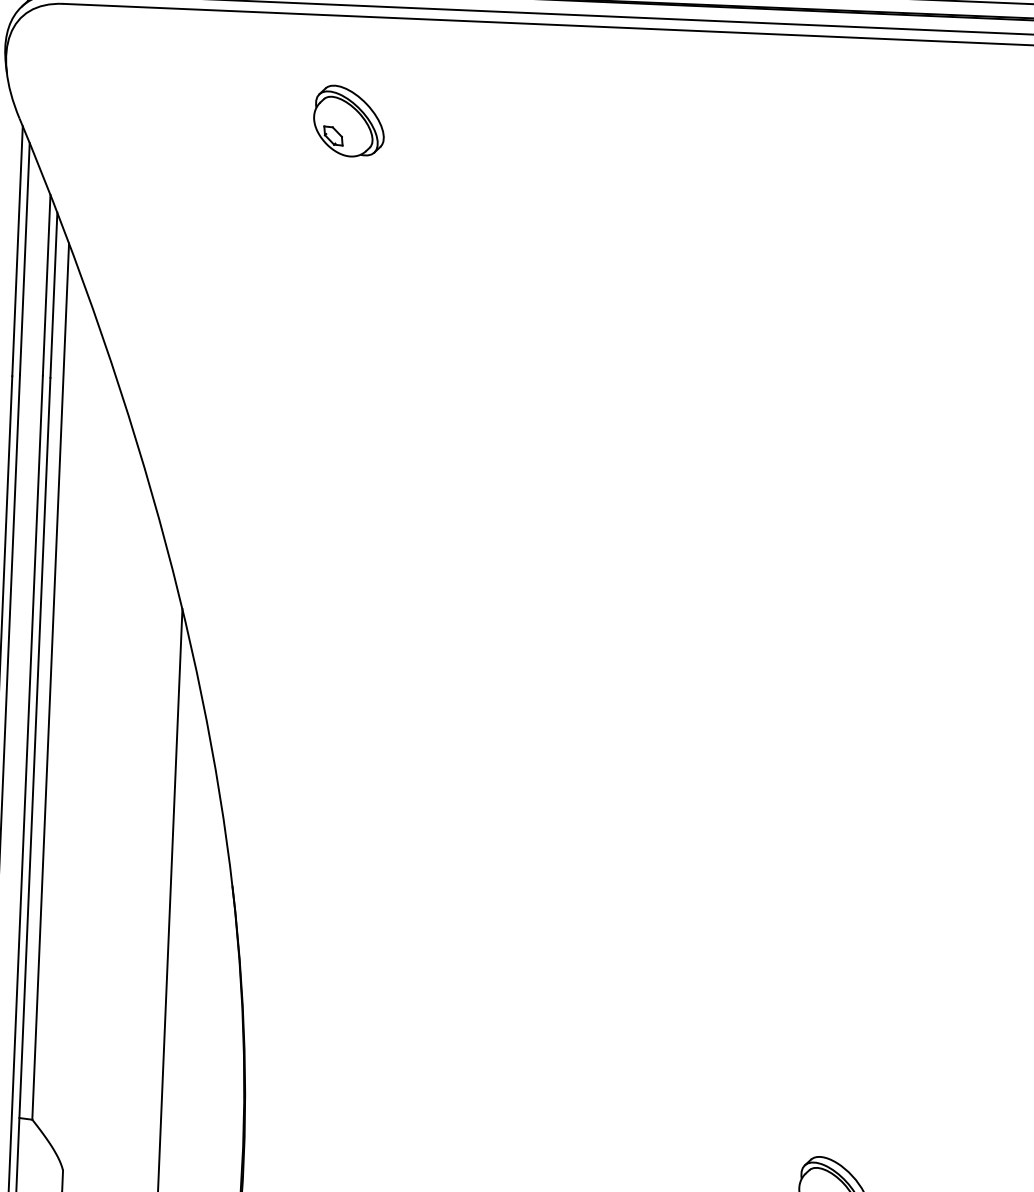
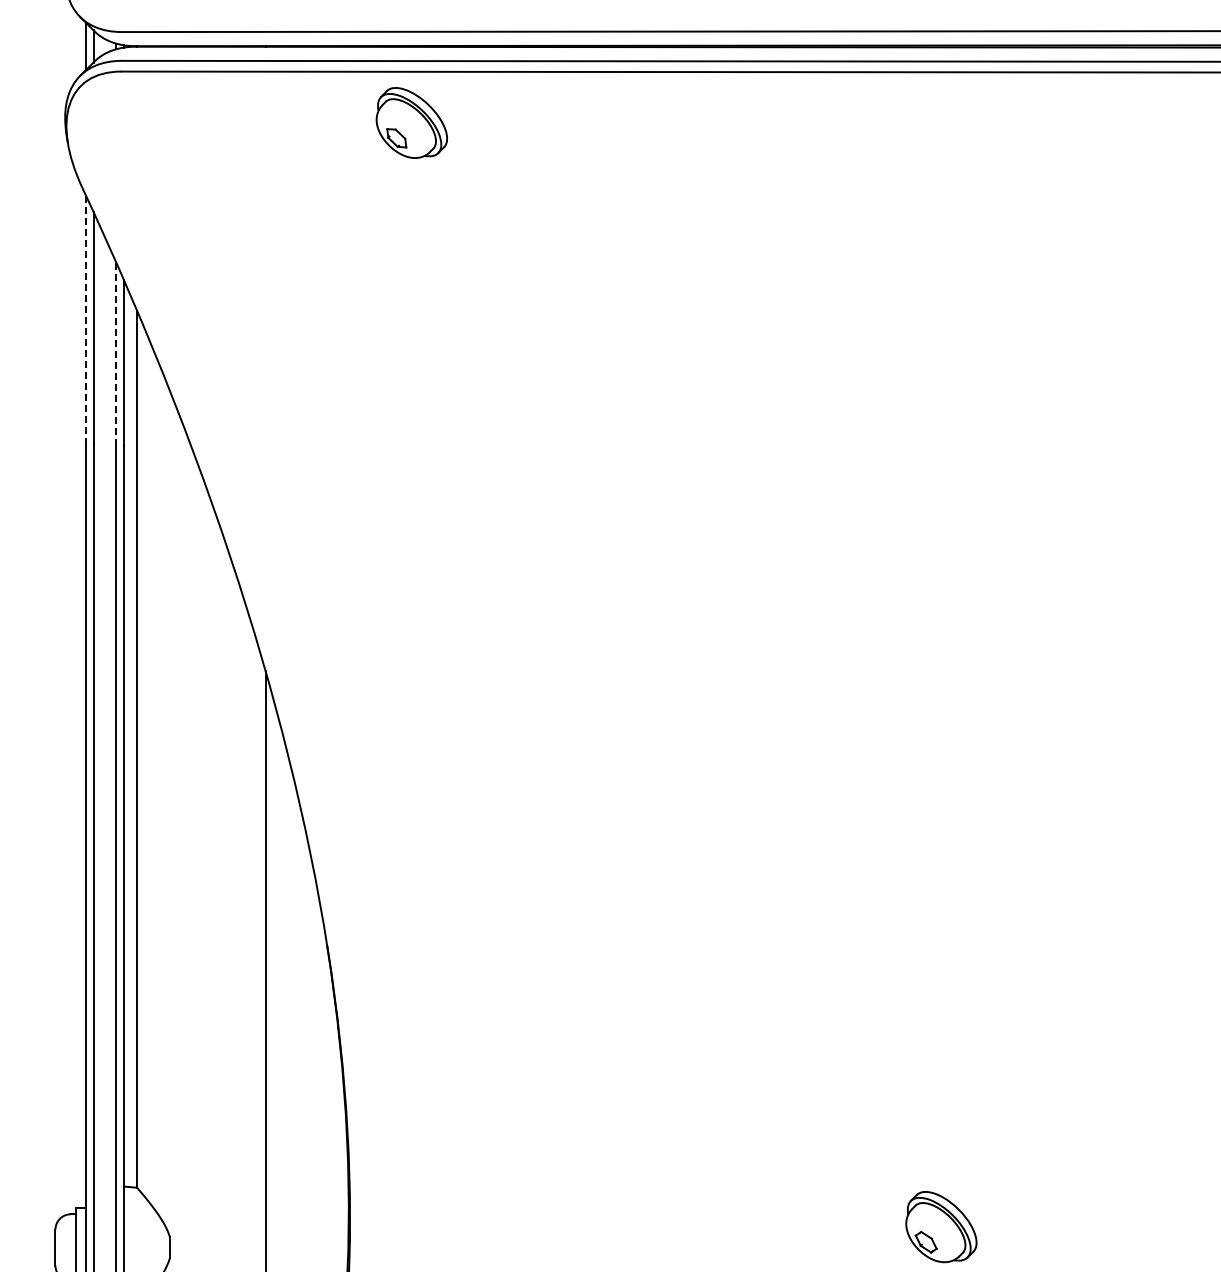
part: (348, 120) -> (411, 122), moved
line: (17, 252) -> (85, 321), solid -> dashed
line: (46, 285) -> (116, 353), solid -> dashed

